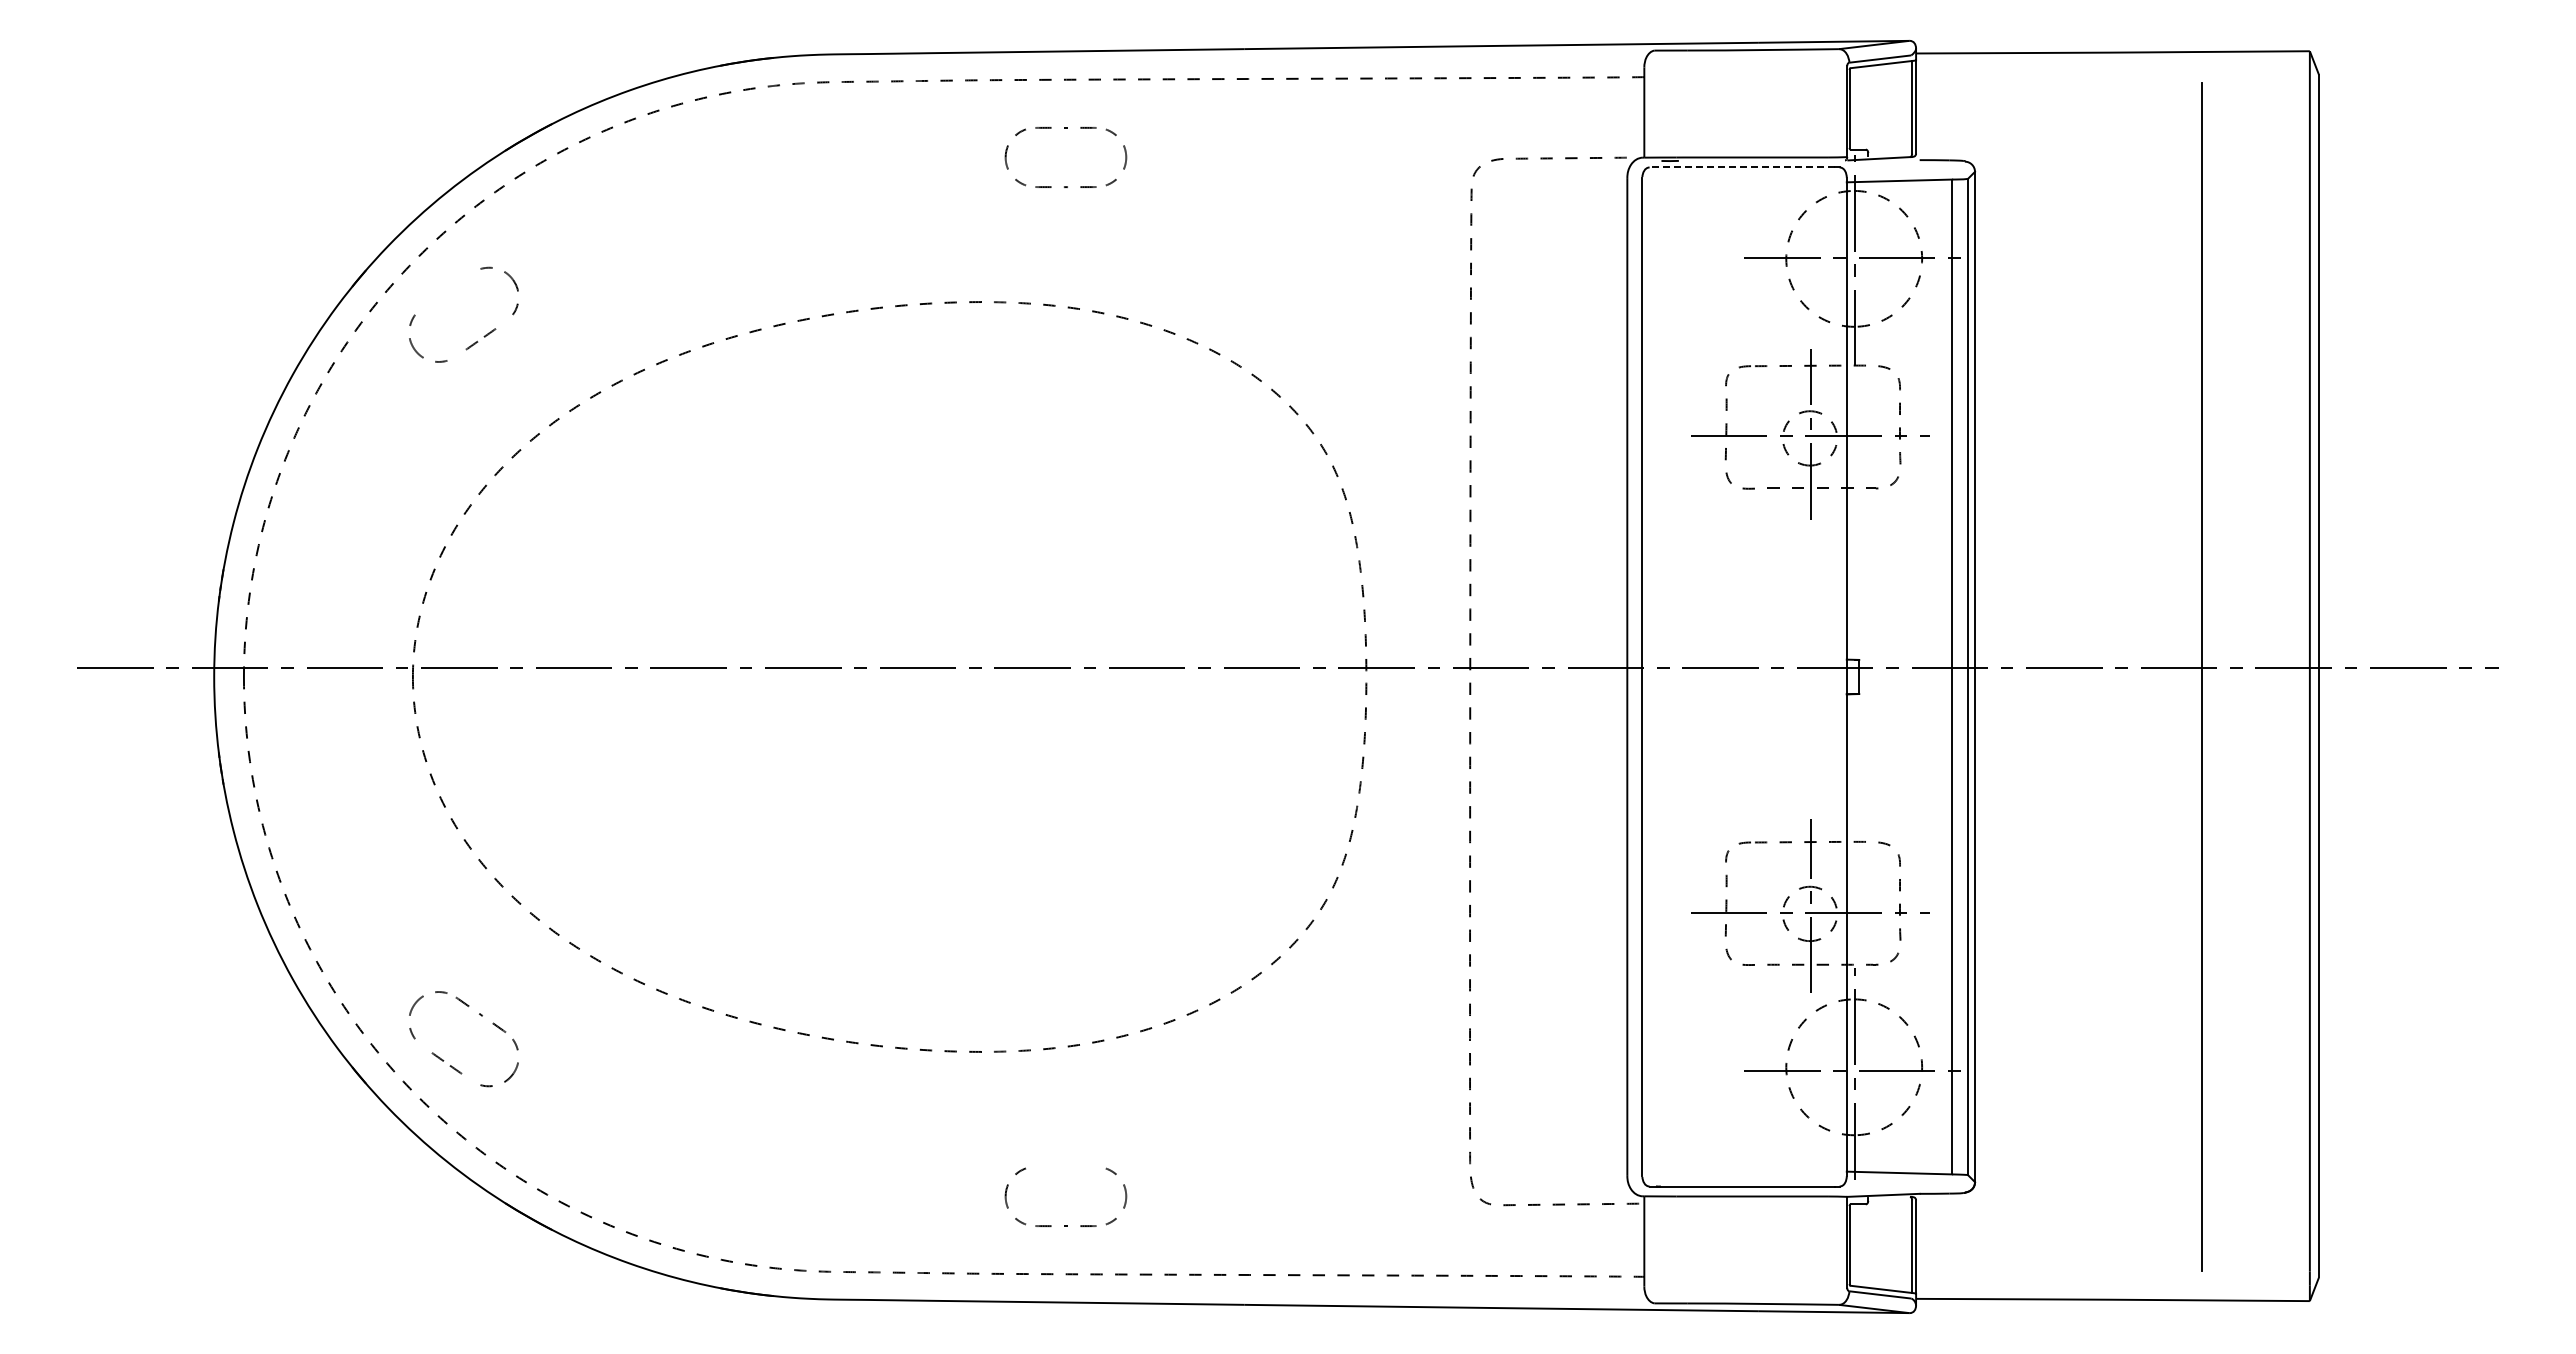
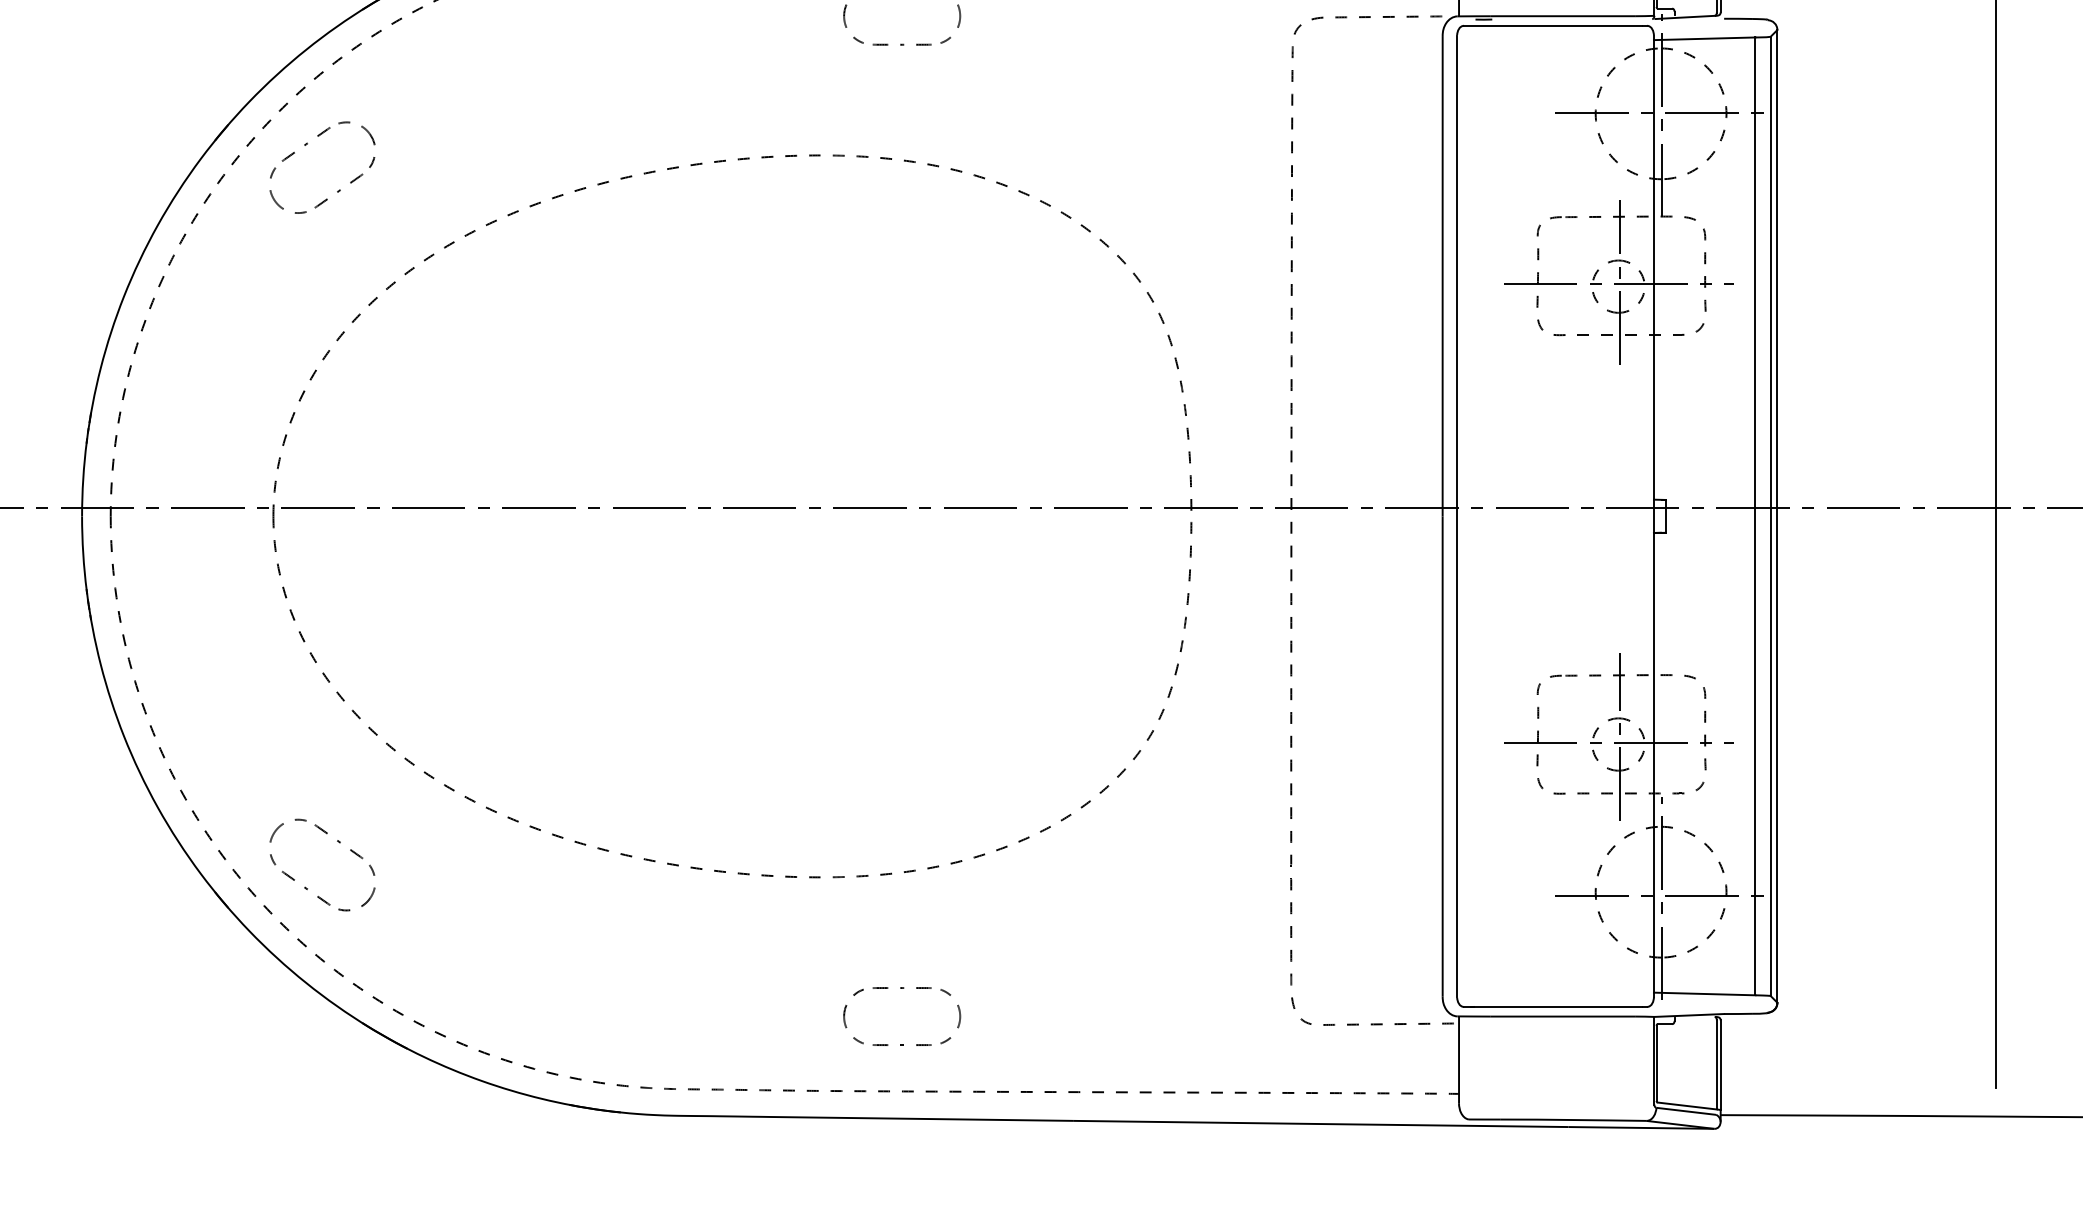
line: (1742, 167) -> (1553, 25), dashed -> solid
part: (446, 290) -> (305, 144), added
part: (480, 339) -> (338, 191), size x1.67
part: (446, 1063) -> (305, 888), size x1.67
line: (1065, 1166) -> (901, 987), added

